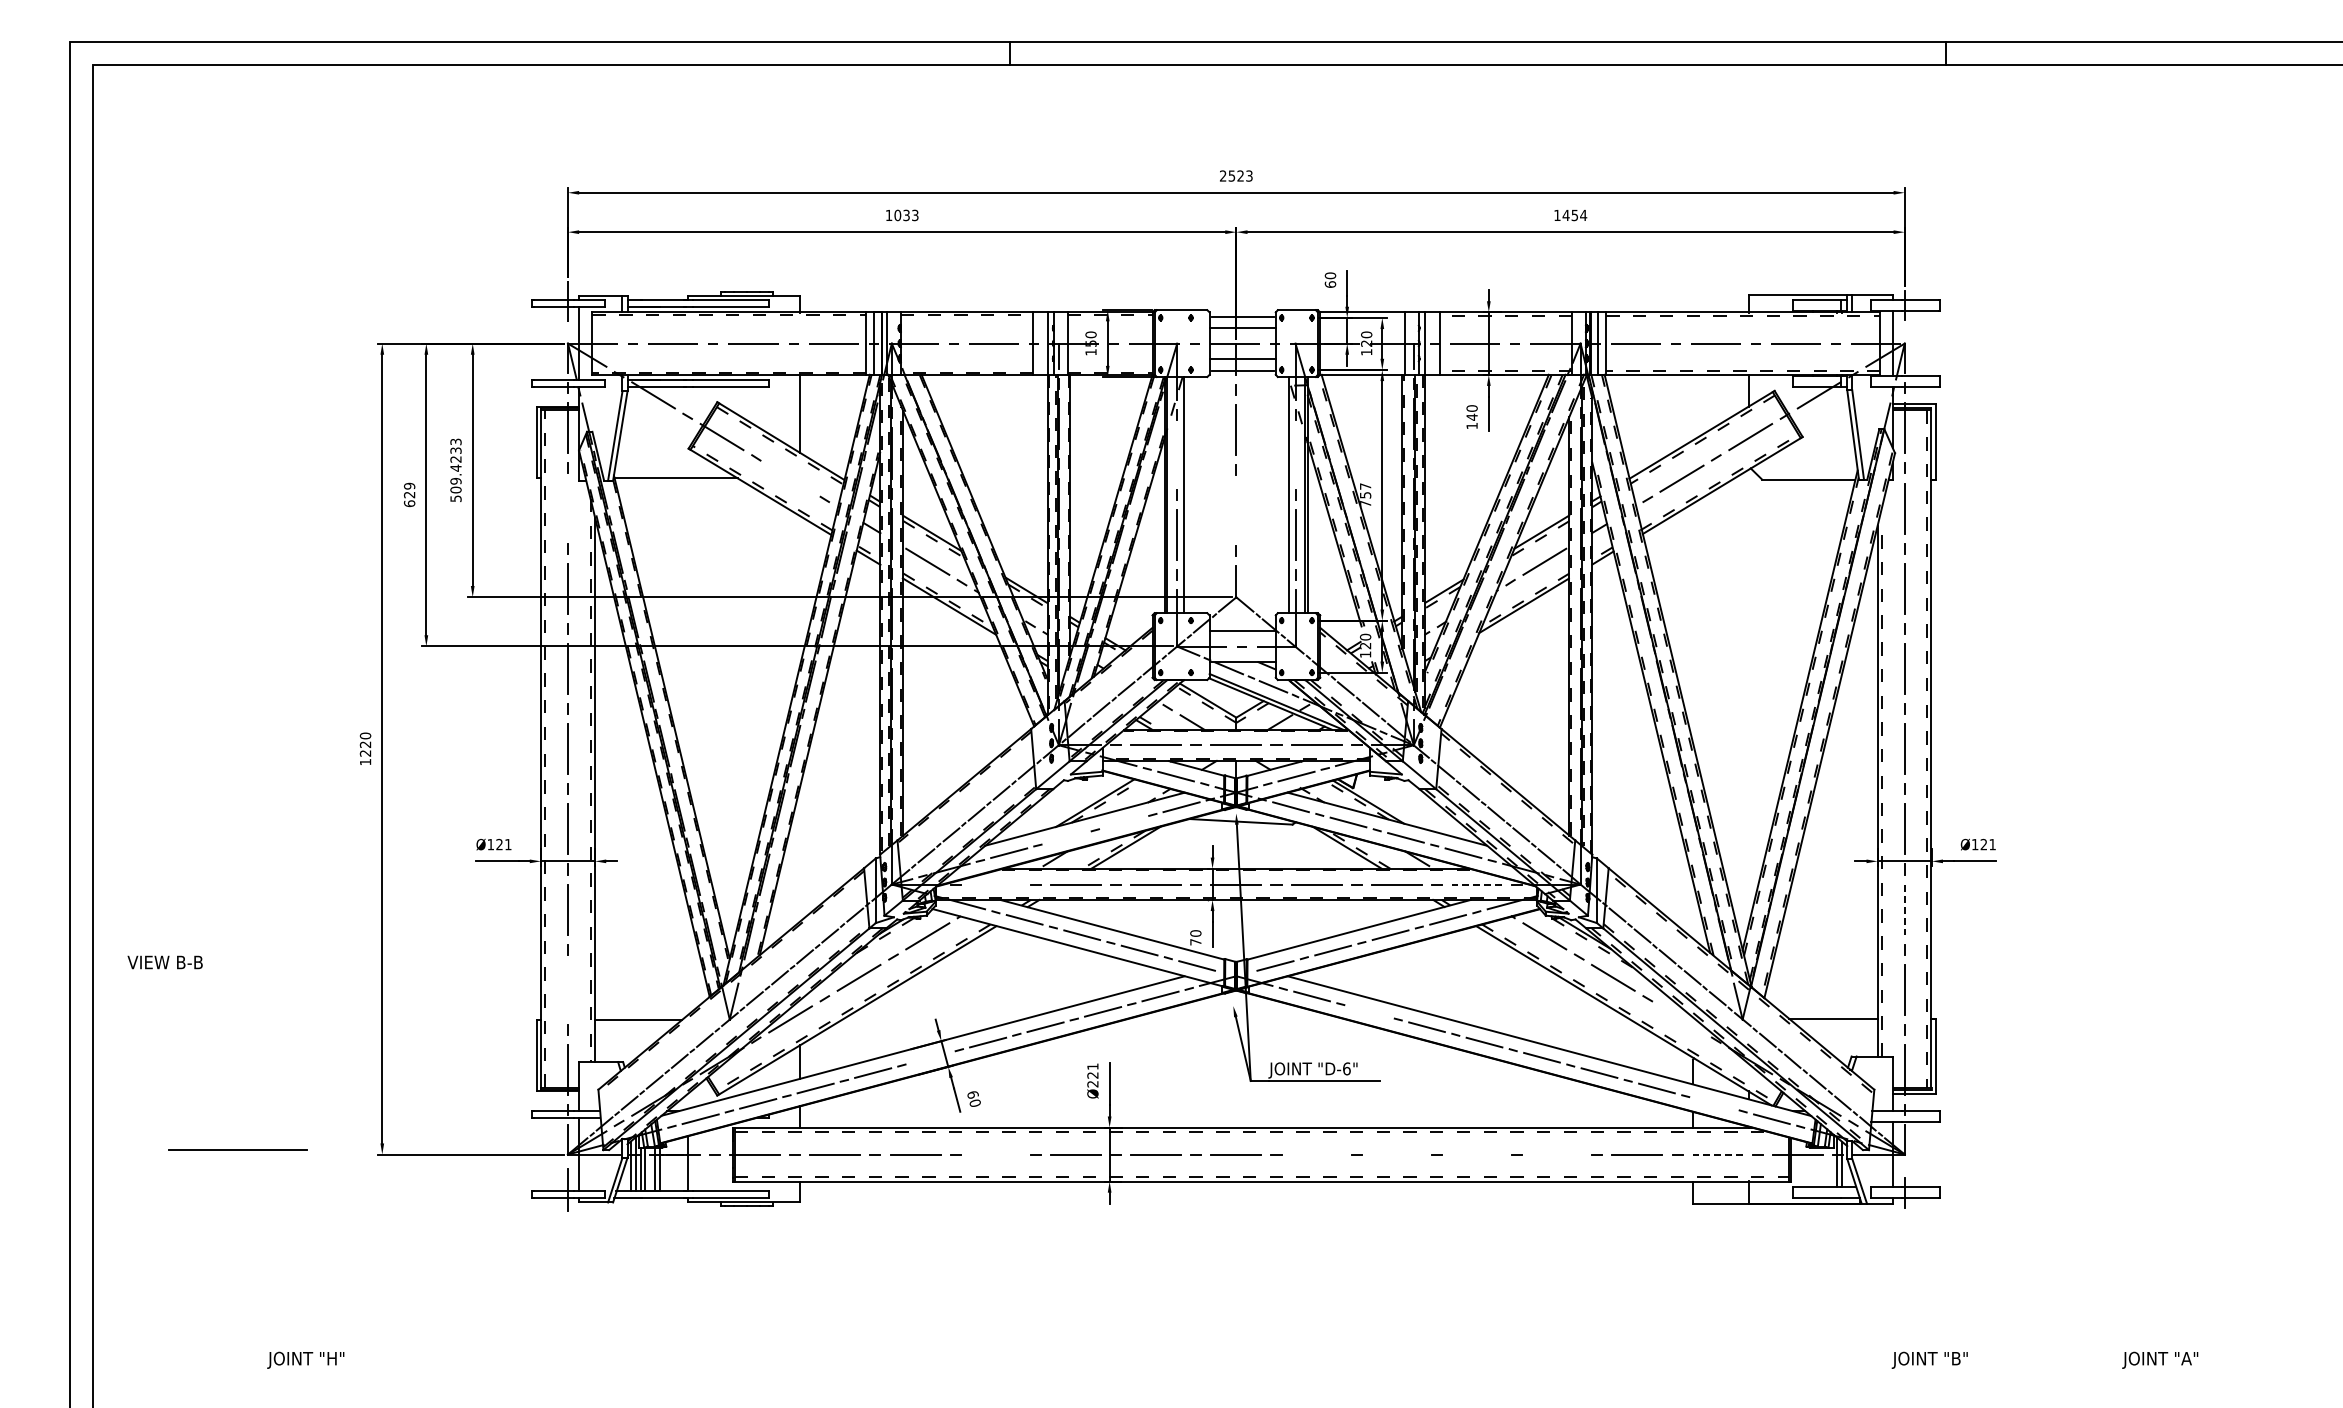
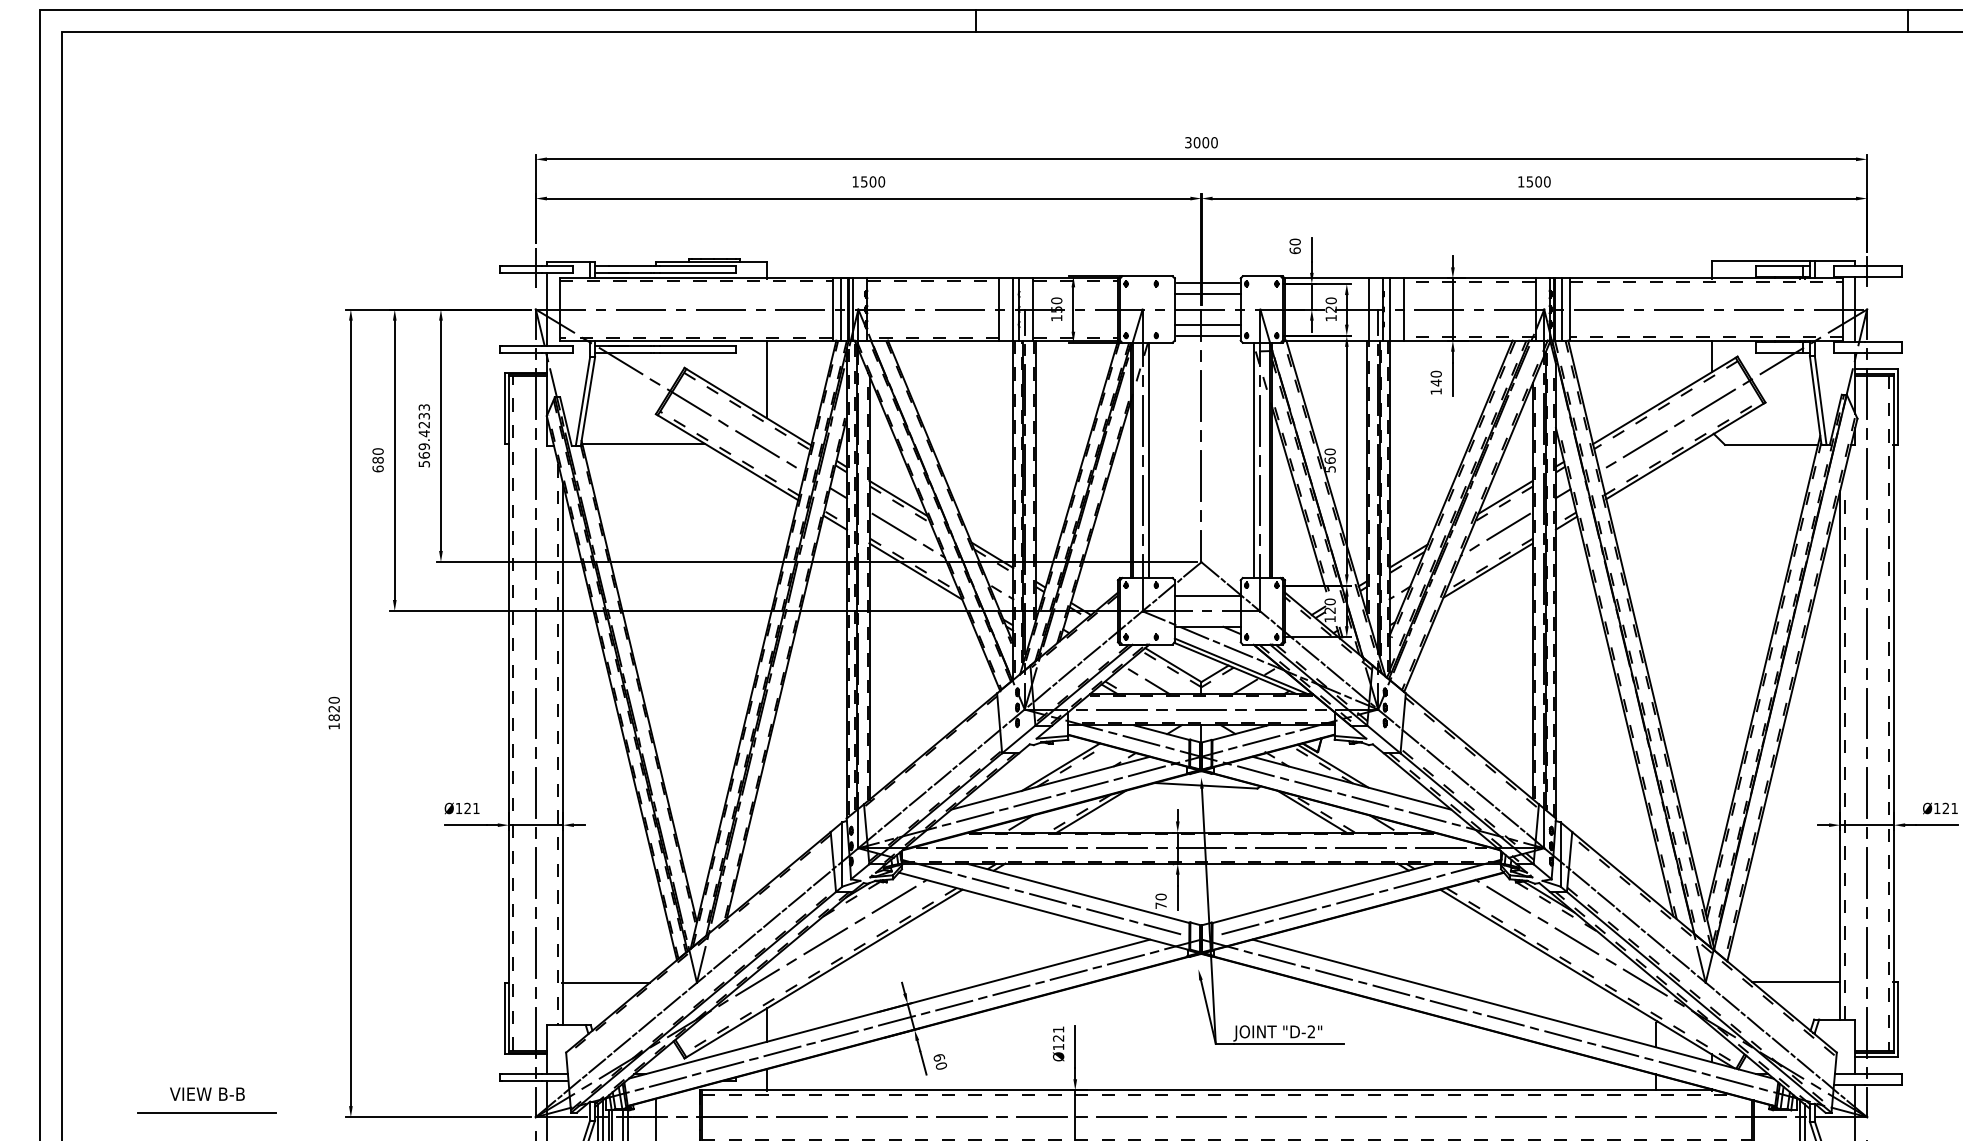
text: (1236, 175) -> (1201, 142), 2523 -> 3000
text: (906, 215) -> (872, 181), 1033 -> 1500
text: (1574, 215) -> (1538, 181), 1454 -> 1500
line: (1177, 455) -> (1142, 420), added
line: (1295, 455) -> (1260, 420), added
line: (790, 478) -> (757, 443), added
text: (455, 489) -> (423, 454), 509.4233 -> 569.4233
text: (409, 490) -> (377, 455), 629 -> 680
text: (1365, 495) -> (1330, 460), 757 -> 560
line: (568, 508) -> (536, 473), added
line: (1236, 510) -> (1201, 475), added
text: (365, 753) -> (334, 717), 1220 -> 1820
line: (1124, 822) -> (1090, 786), added
line: (1066, 837) -> (1032, 801), added
line: (995, 884) -> (961, 848), added
line: (1476, 884) -> (1440, 848), dashed -> solid
line: (1904, 910) -> (1866, 874), dashed -> solid
text: (164, 962) -> (206, 1094), moved
line: (568, 989) -> (536, 952), added
line: (1369, 1011) -> (1334, 974), added
line: (1681, 1019) -> (1644, 982), added
line: (930, 1057) -> (896, 1020), added
text: (1346, 1068) -> (1311, 1031), "D-6" -> "D-2"
text: (1092, 1084) -> (1058, 1047), Ø221 -> Ø121
line: (1714, 1103) -> (1677, 1066), added
line: (995, 1154) -> (961, 1117), added
line: (1316, 1154) -> (1281, 1117), added
line: (1396, 1154) -> (1360, 1117), added
line: (1476, 1154) -> (1440, 1117), added
line: (1556, 1154) -> (1520, 1117), added
line: (1717, 1154) -> (1680, 1117), dashed -> solid

